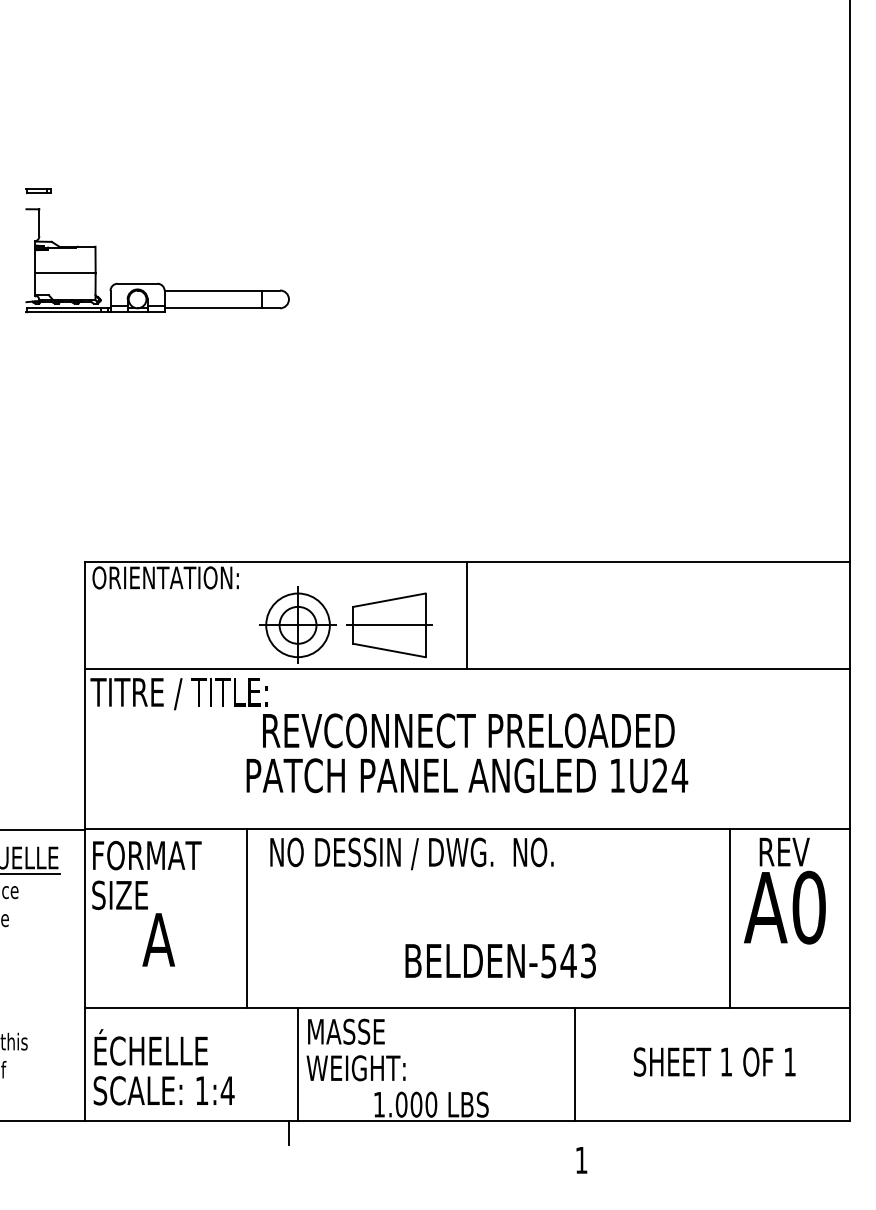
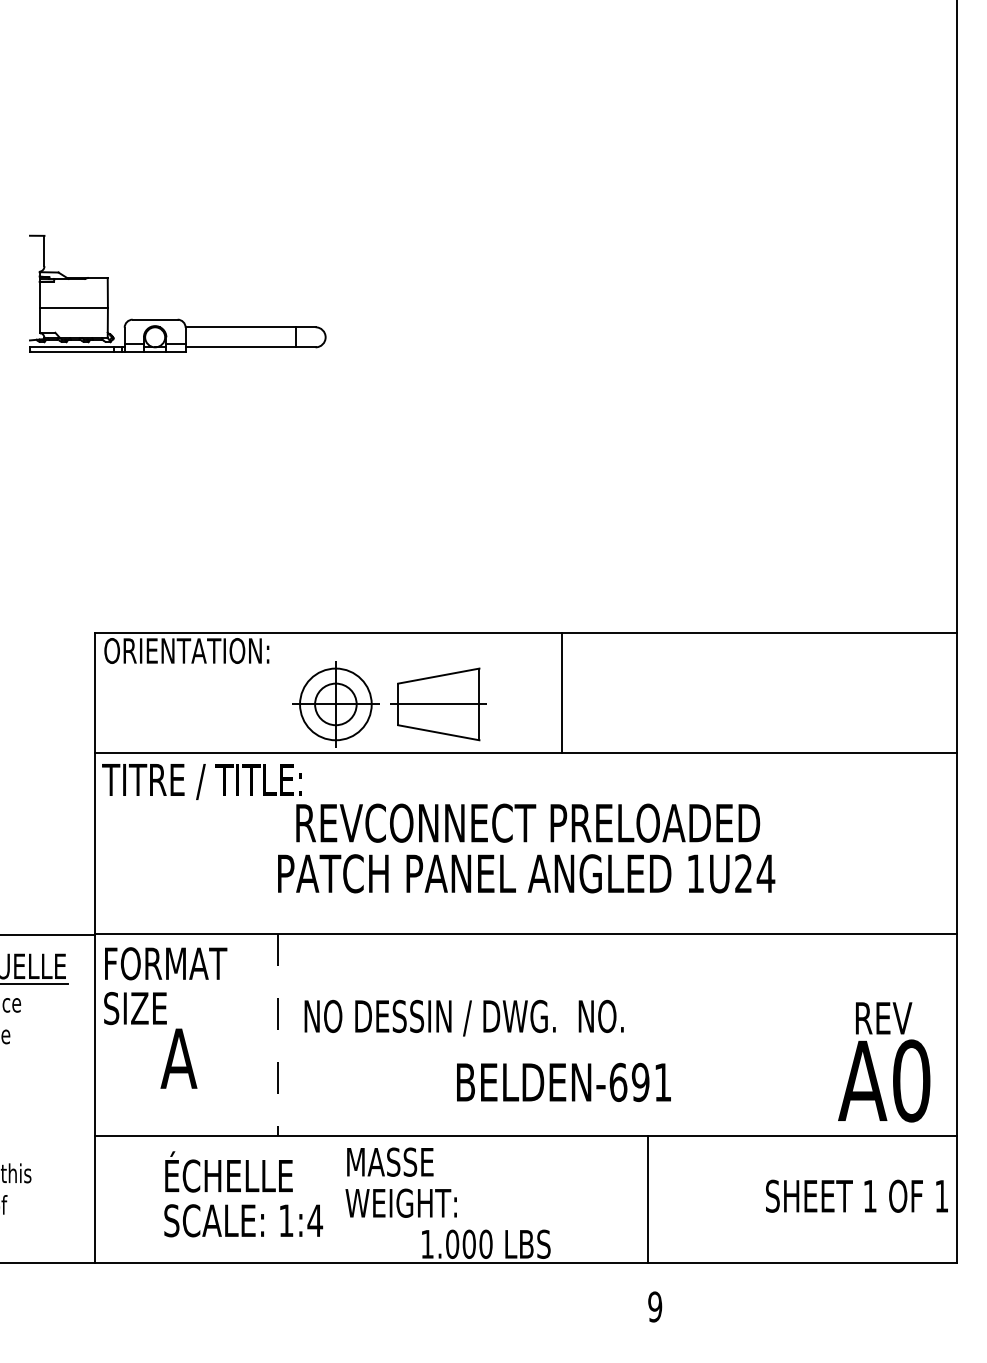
part: (38, 191) -> (43, 215), removed
line: (467, 614) -> (562, 692), moved
text: (411, 853) -> (463, 1017), moved
text: (784, 890) -> (883, 1061), moved
line: (246, 918) -> (277, 1034), solid -> dashed
line: (729, 918) -> (821, 1034), removed
text: (568, 960) -> (640, 1081), BELDEN-543 -> BELDEN-691
text: (714, 1061) -> (856, 1195), moved
line: (298, 1064) -> (336, 1199), removed
text: (163, 1067) -> (242, 1194), moved
line: (288, 1133) -> (325, 1276), removed
text: (581, 1160) -> (655, 1307), 1 -> 9

